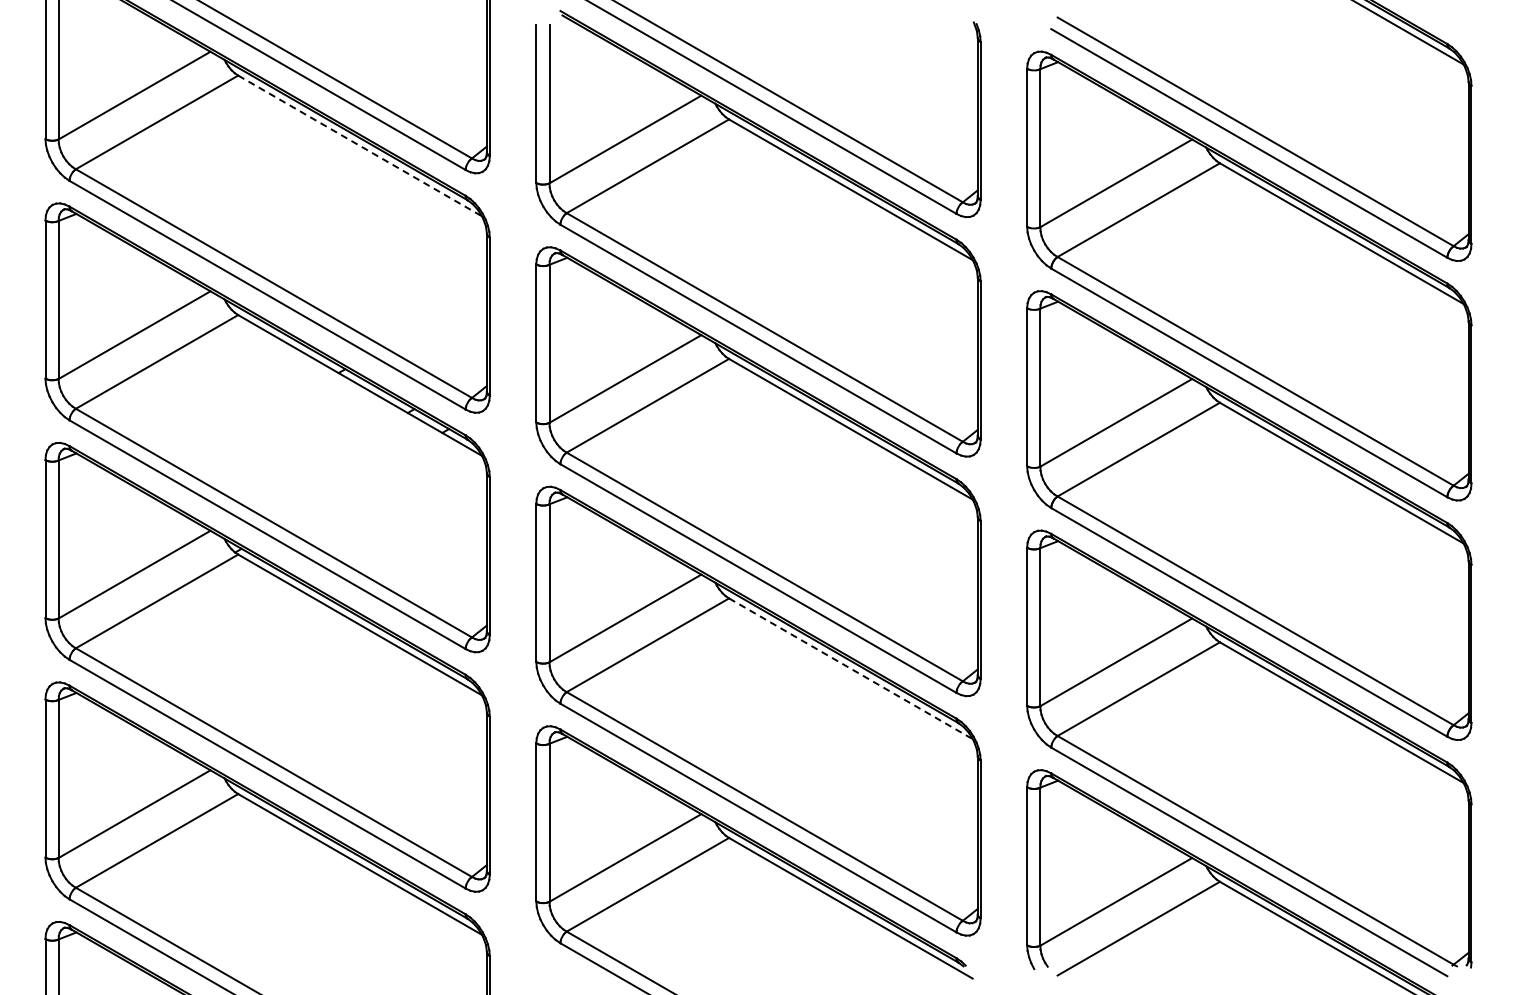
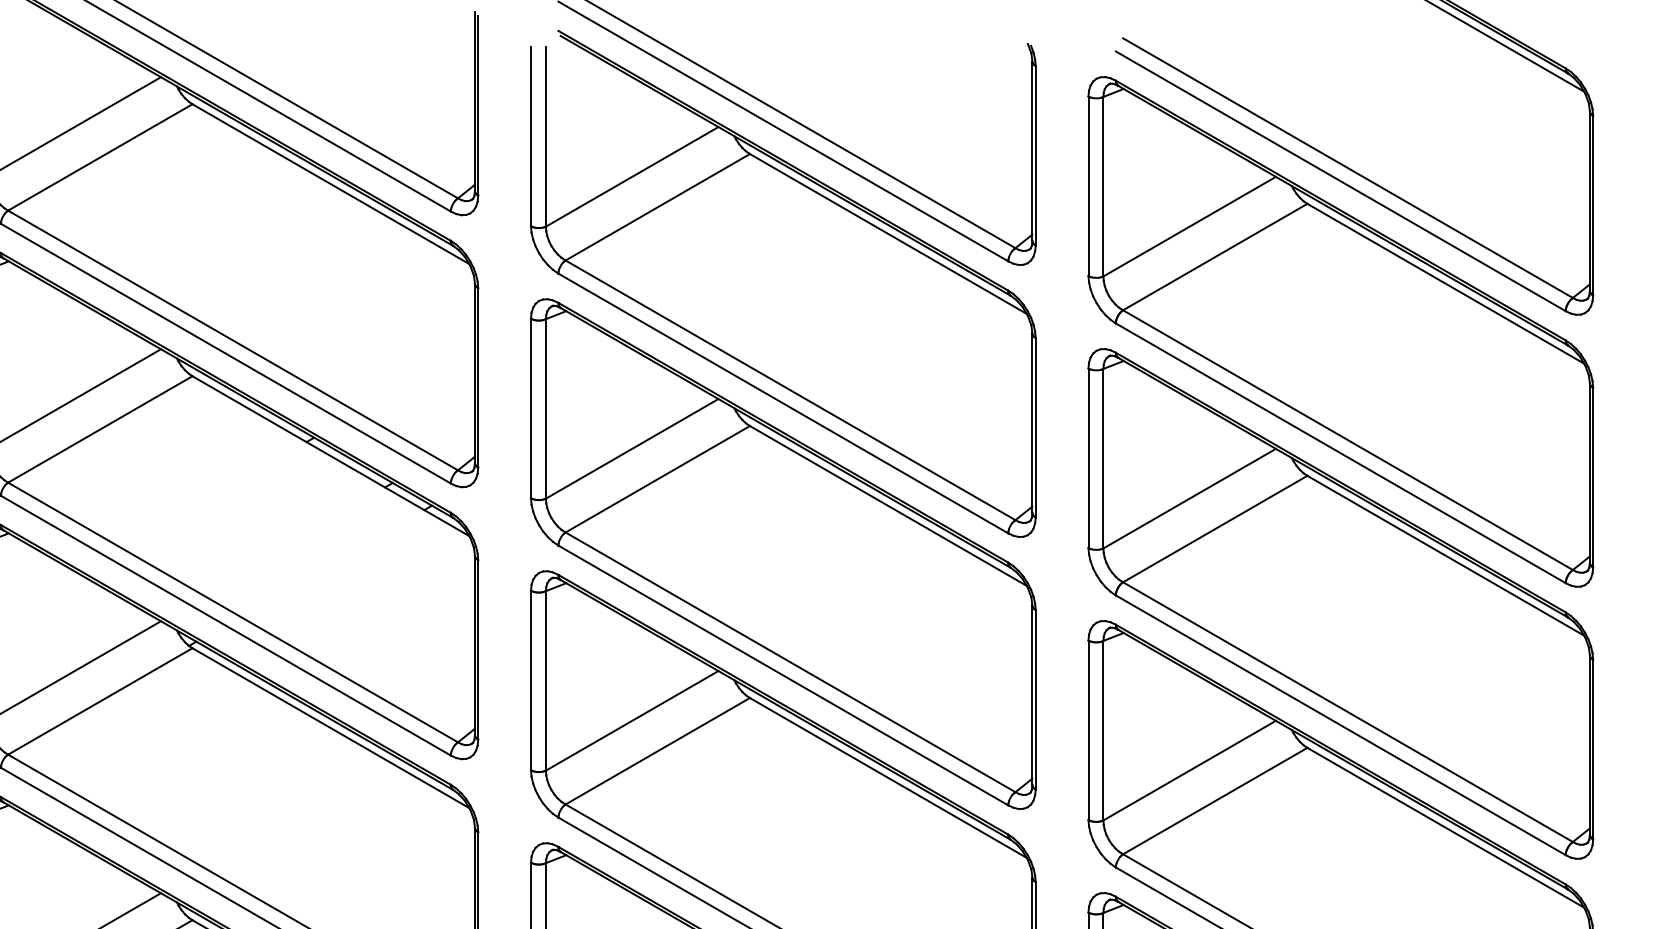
line: (360, 145) -> (331, 183), dashed -> solid
line: (850, 668) -> (887, 777), dashed -> solid

